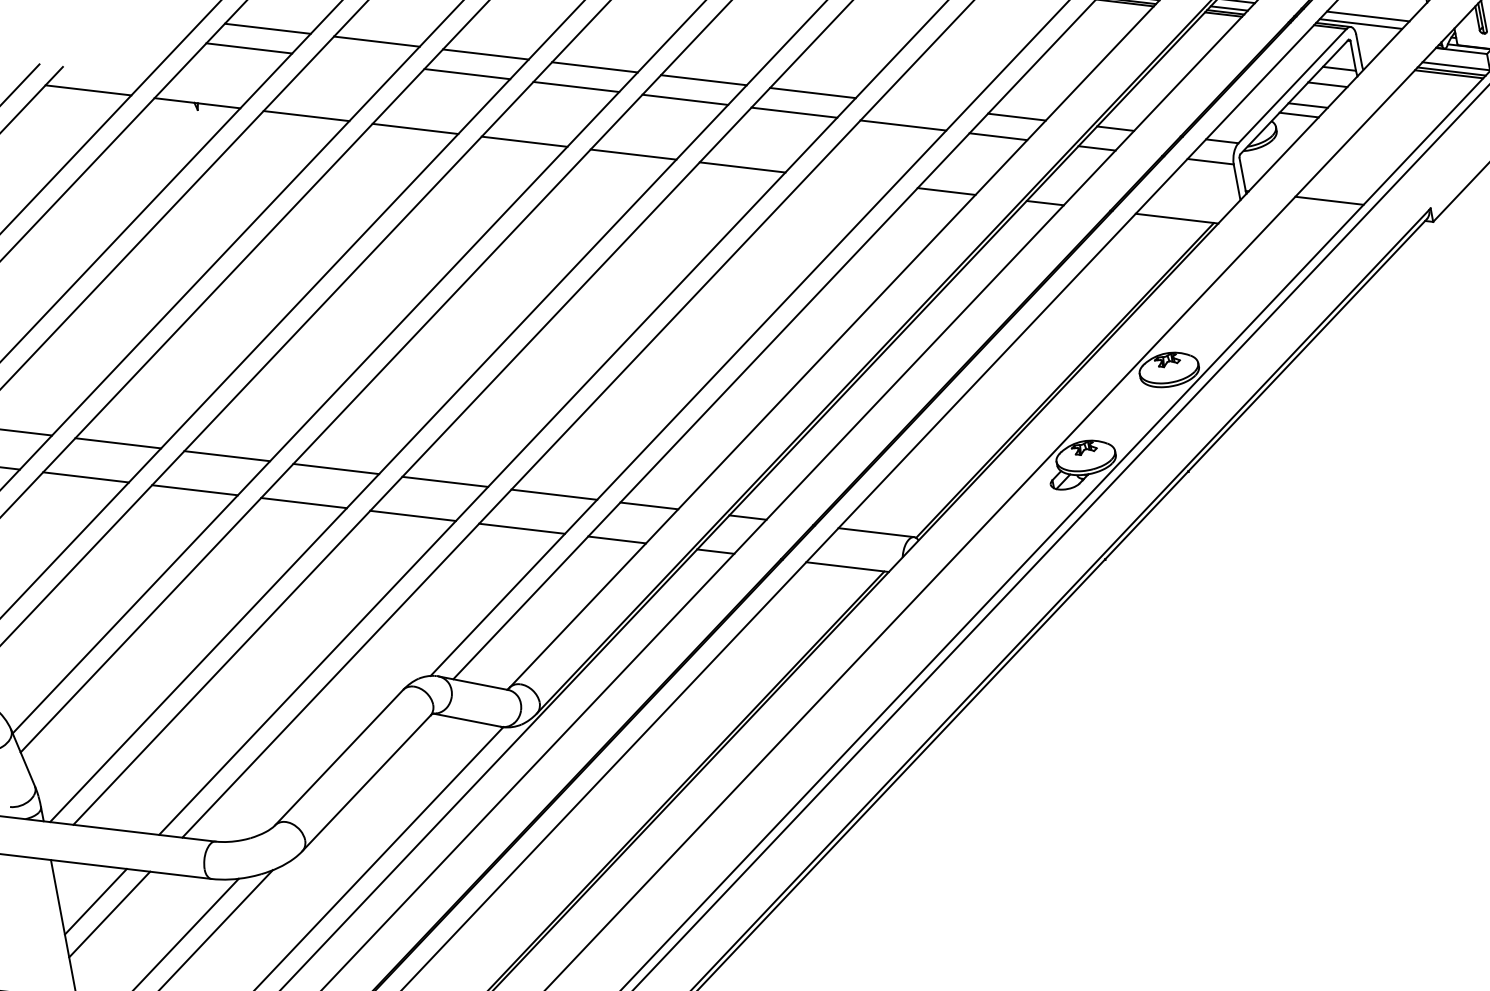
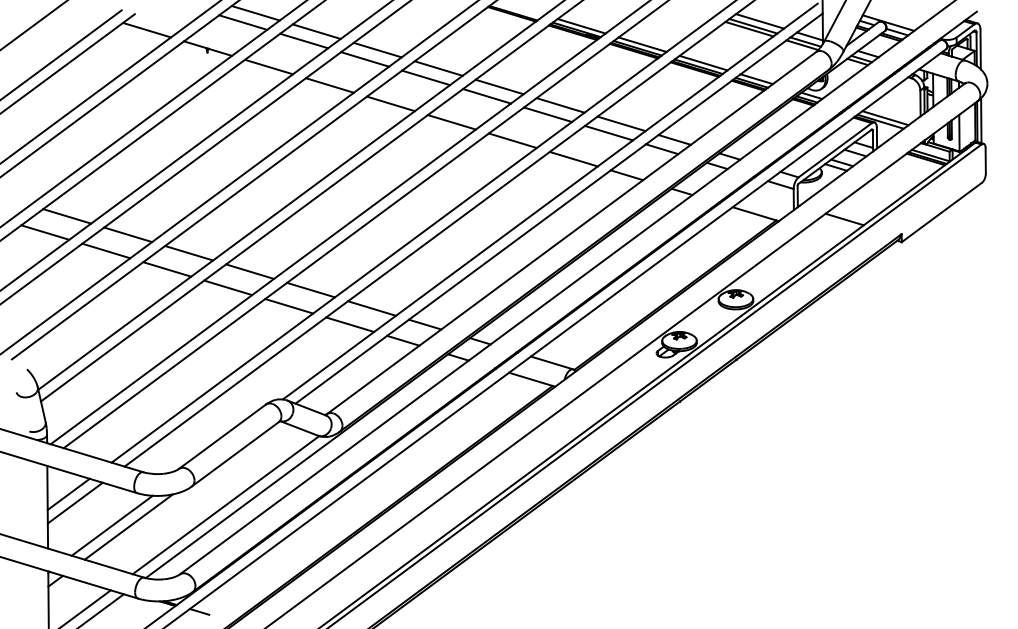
line: (358, 60) -> (304, 40), added
line: (921, 105) -> (621, 123), added
line: (850, 179) -> (573, 158), added

